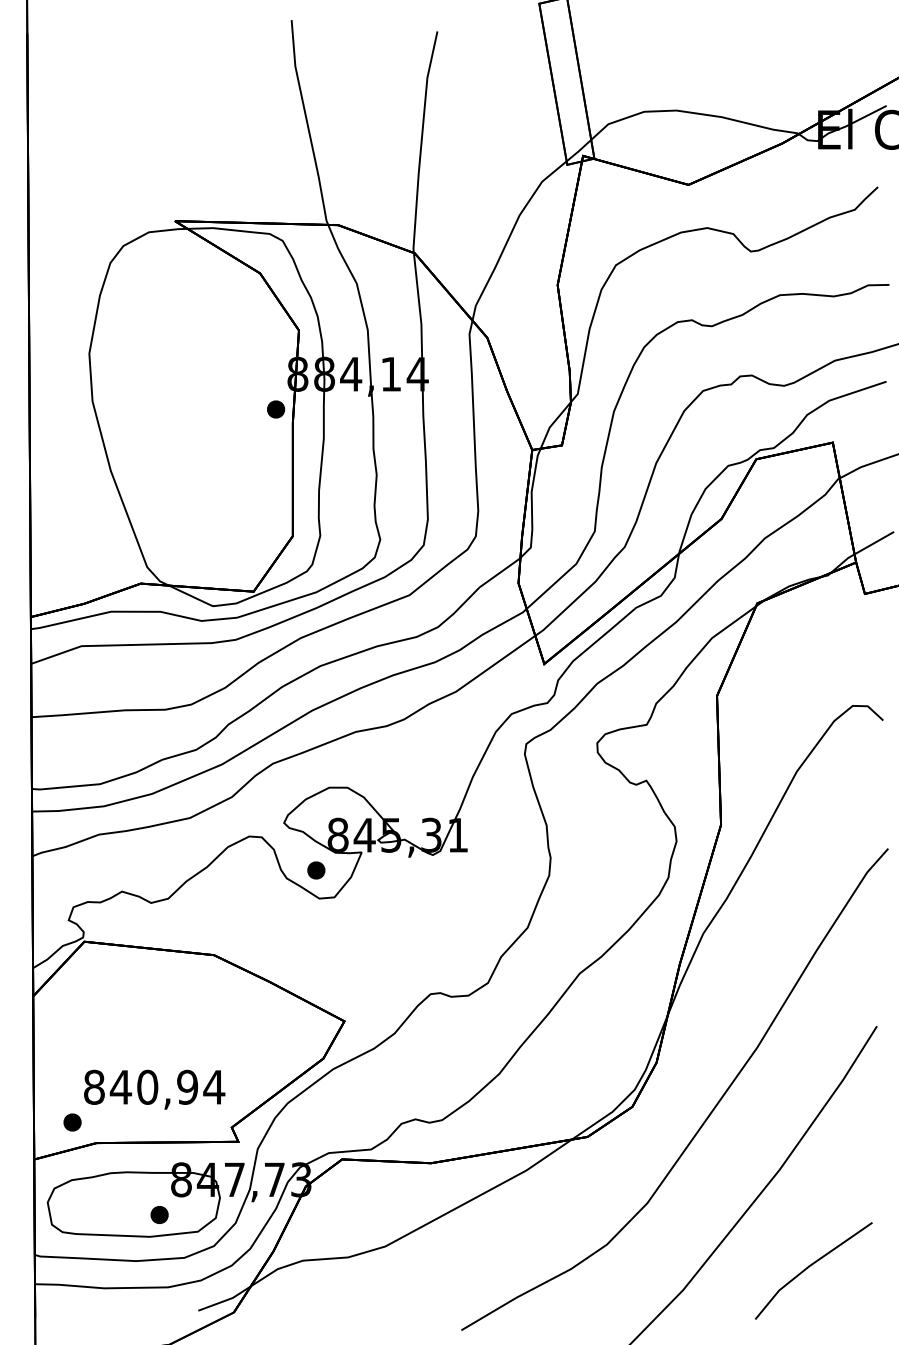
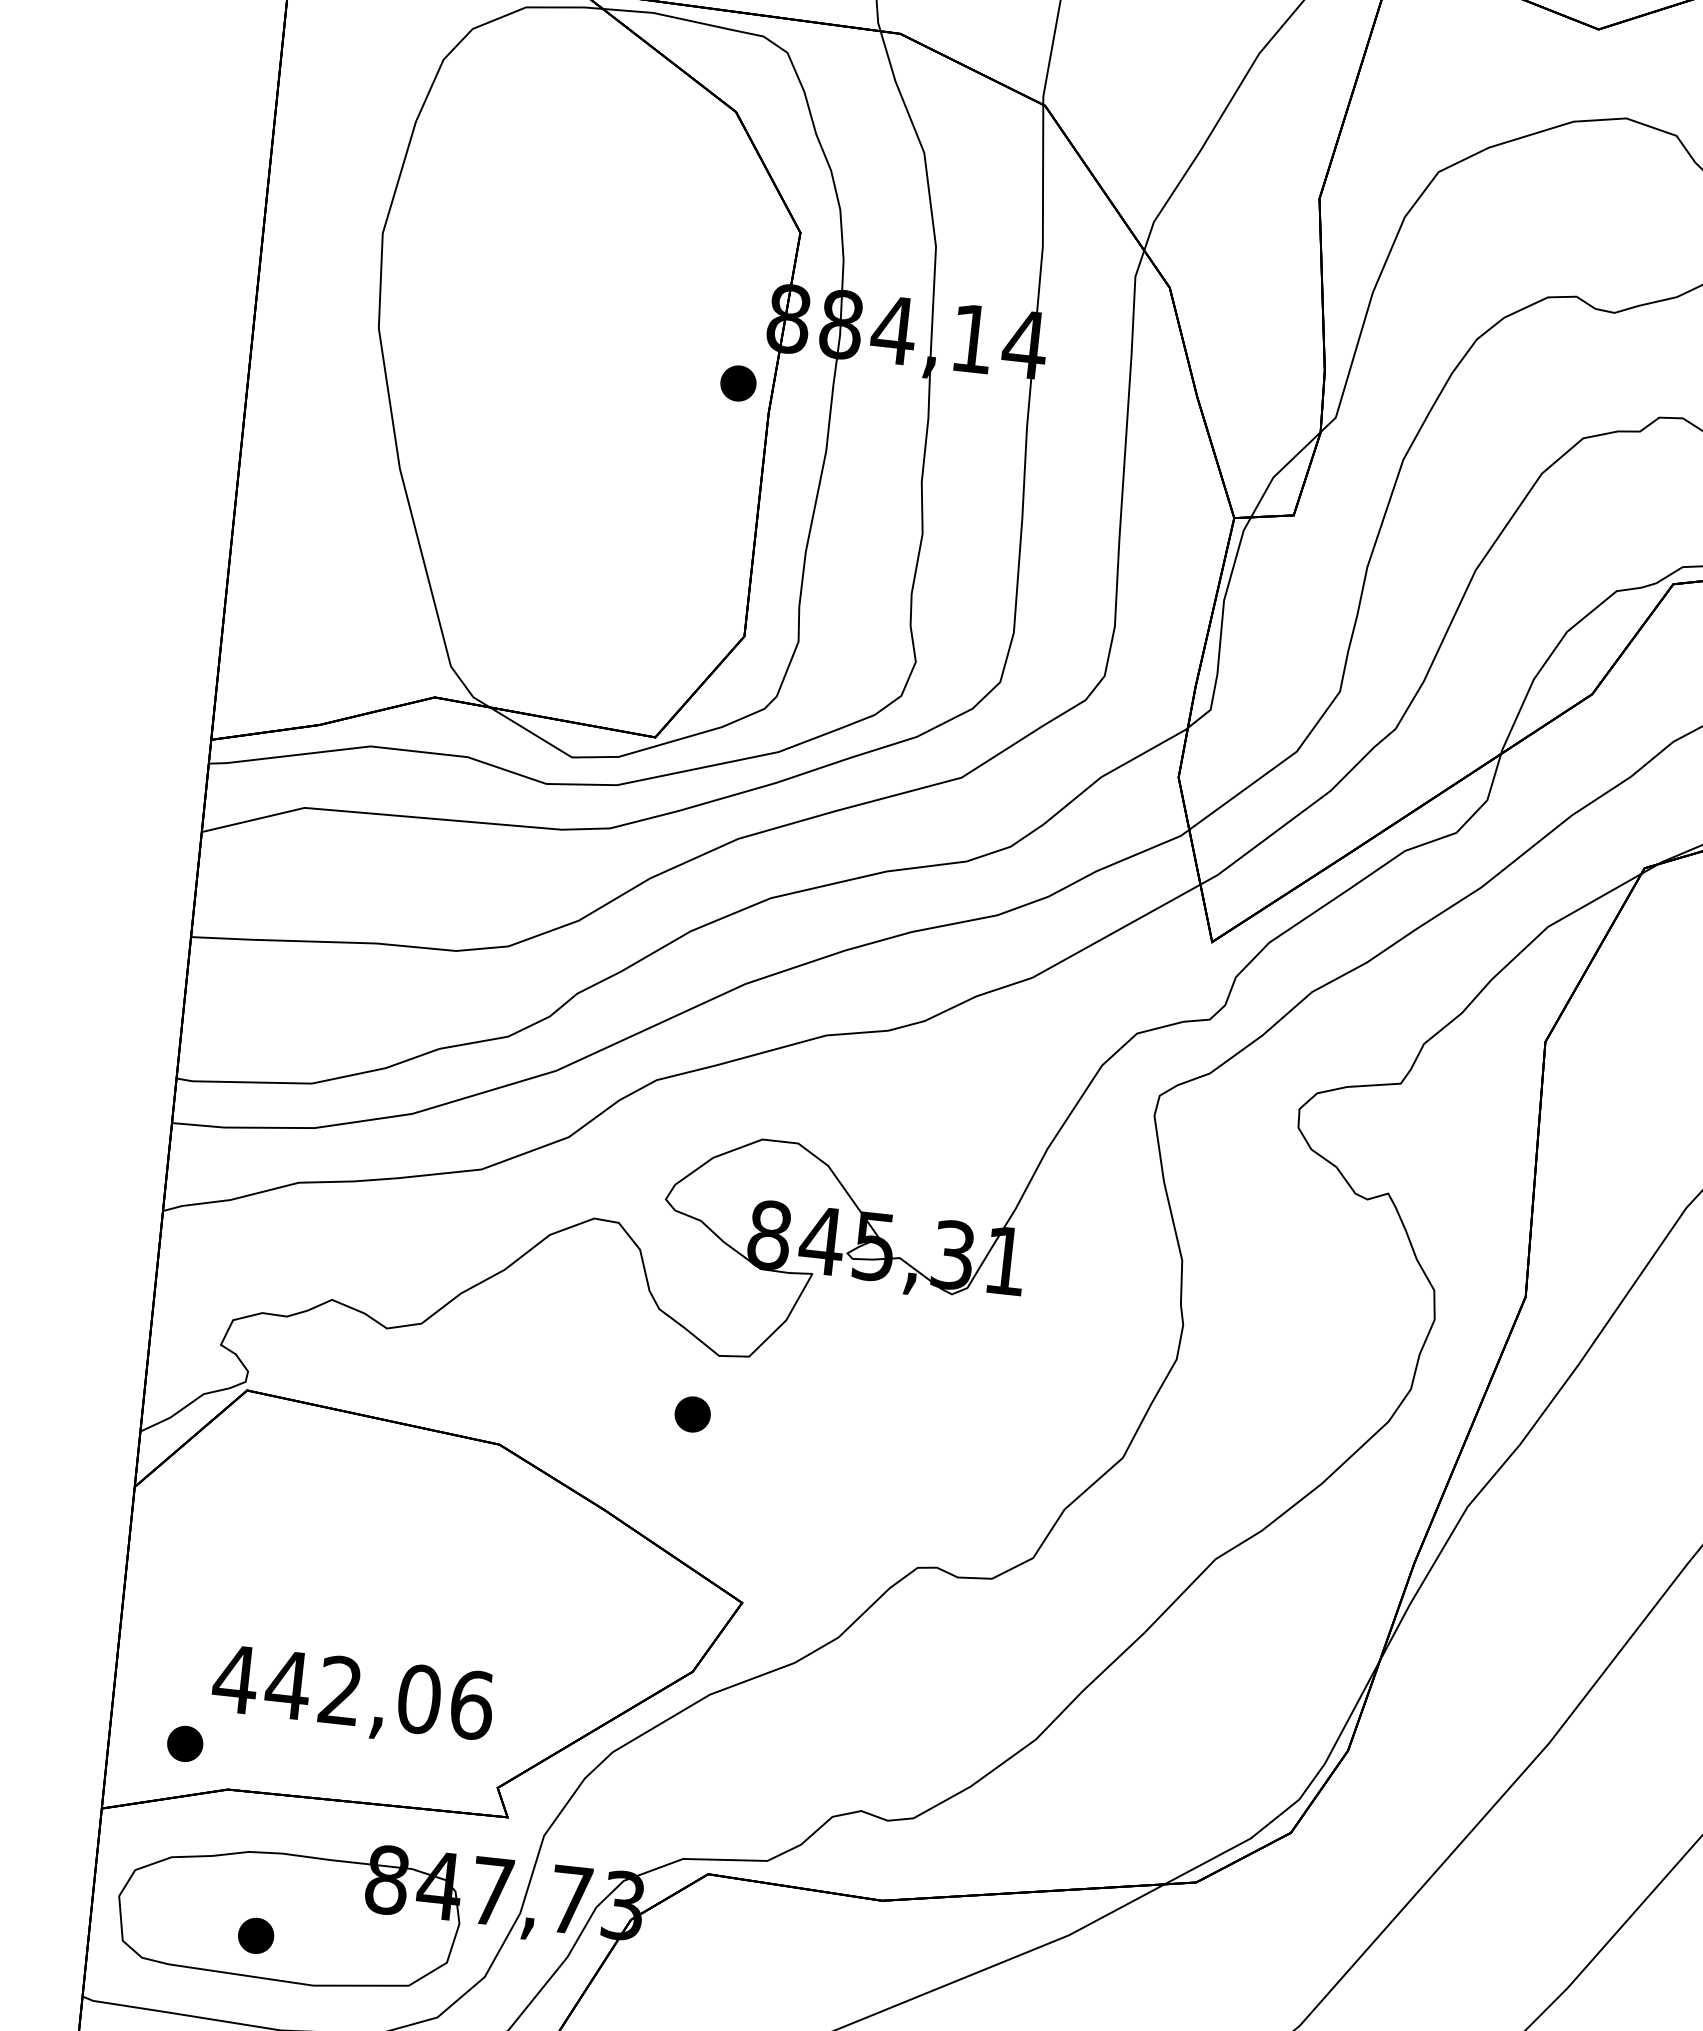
part: (316, 870) -> (693, 1414), moved
text: (154, 1086) -> (354, 1690), 840,94 -> 442,06
part: (159, 1214) -> (255, 1934), moved

